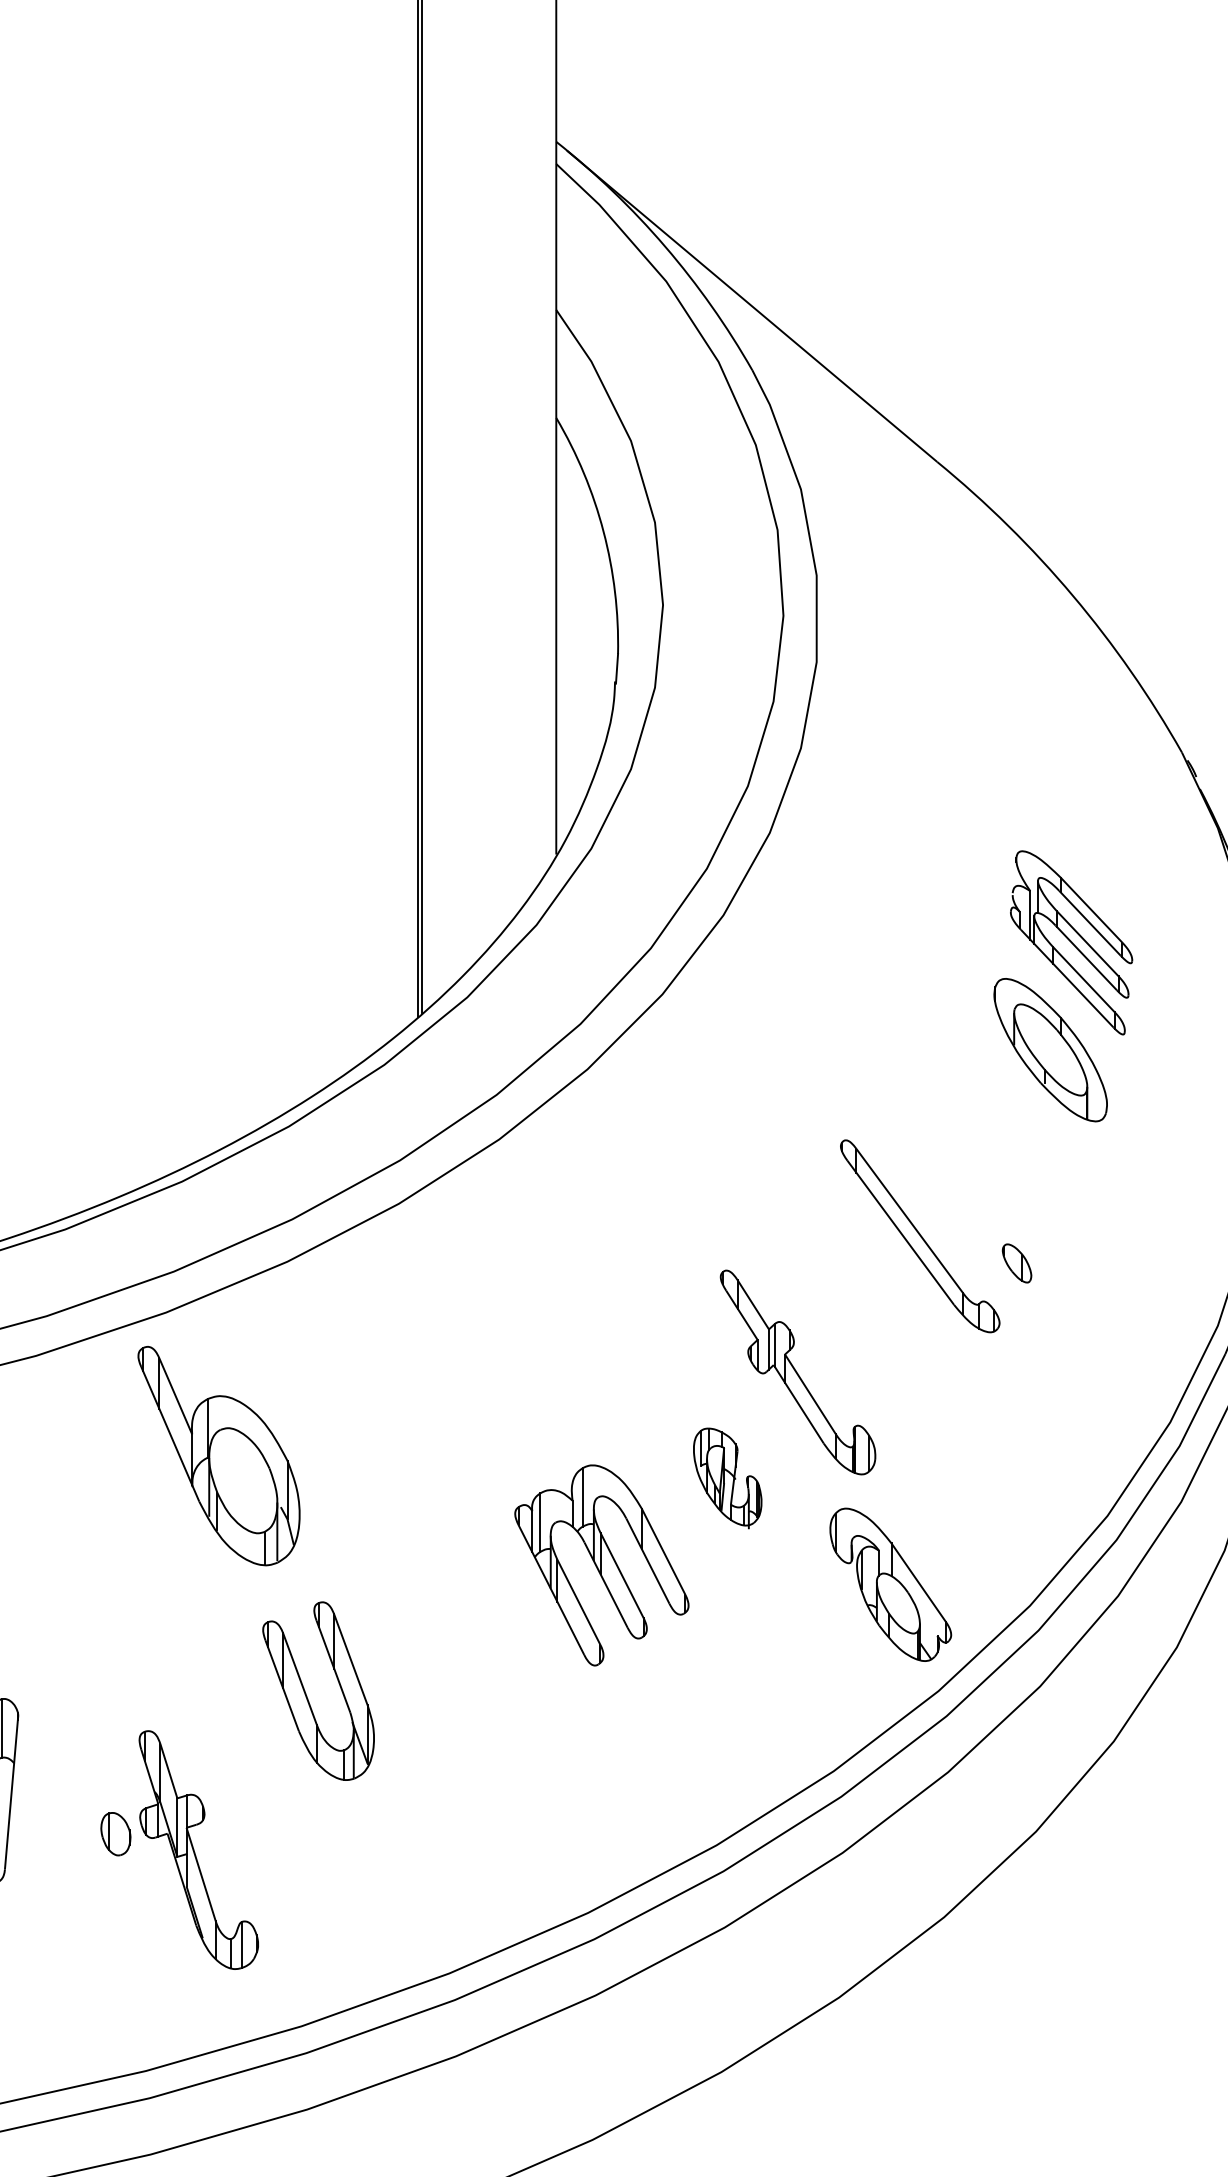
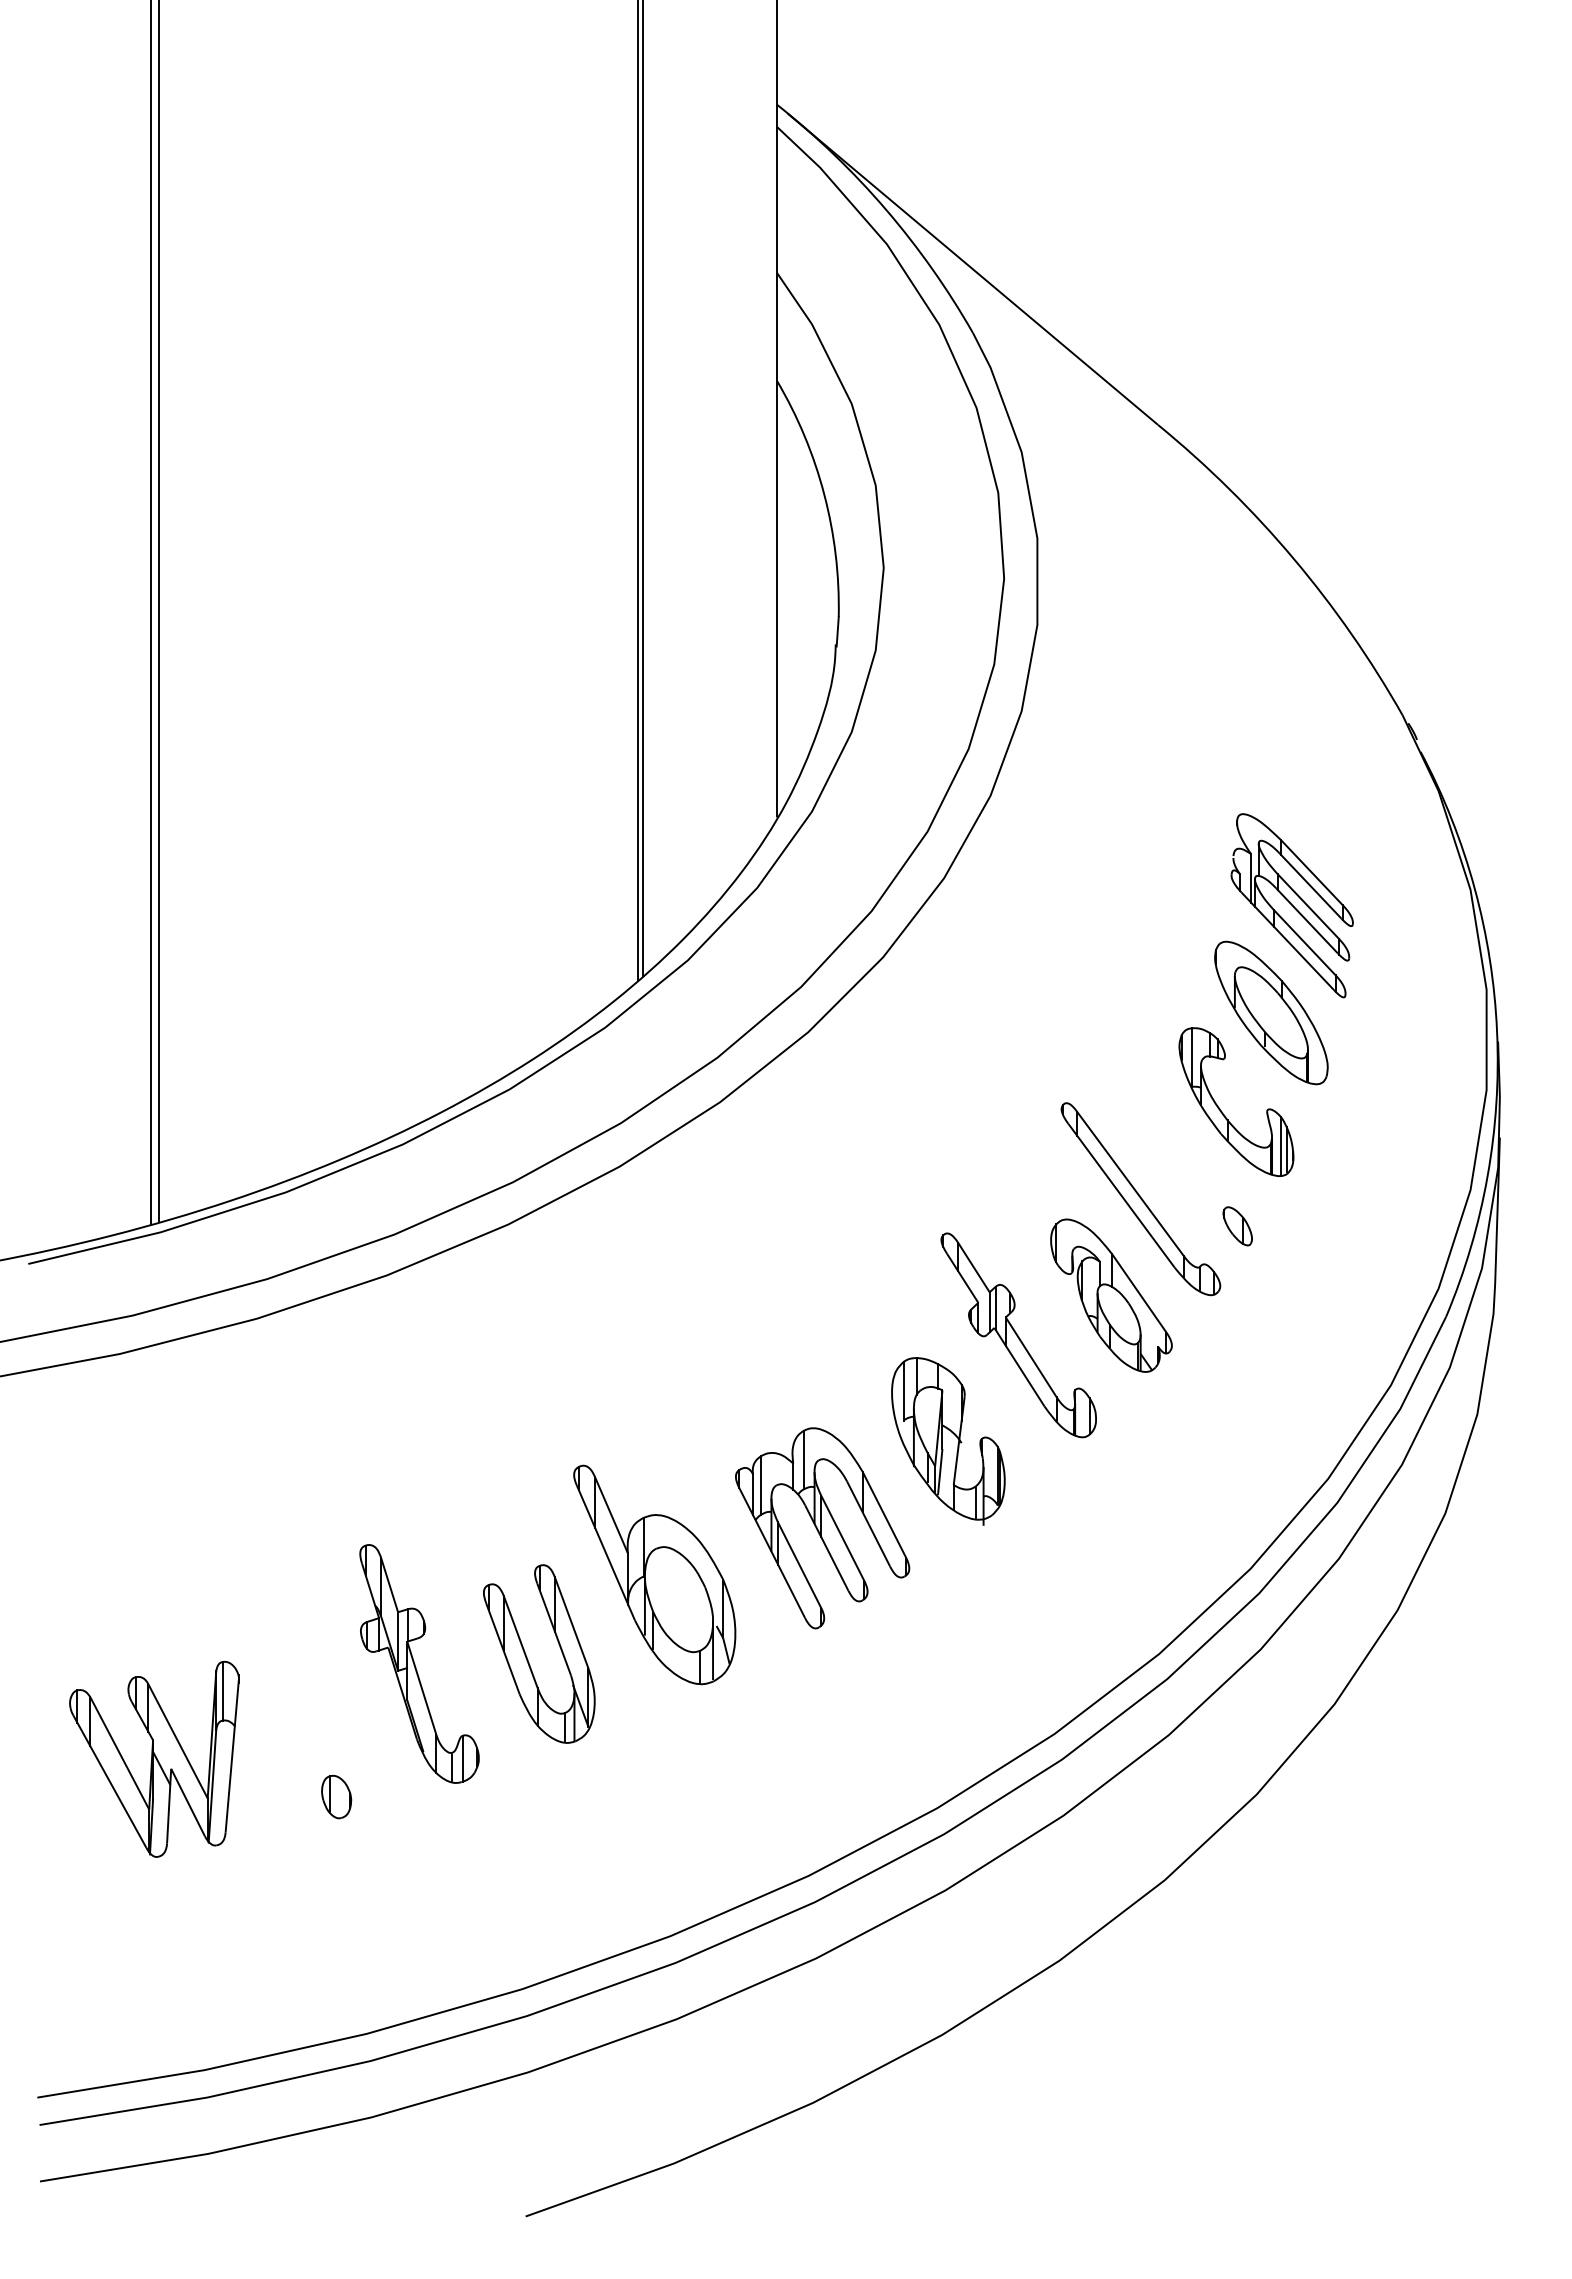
part: (1001, 1148) -> (1222, 1111), added
part: (218, 1455) -> (654, 1574), moved
part: (727, 1478) -> (948, 1441), size x1.67
part: (890, 1584) -> (1111, 1295), moved
part: (198, 1849) -> (419, 1663), moved

